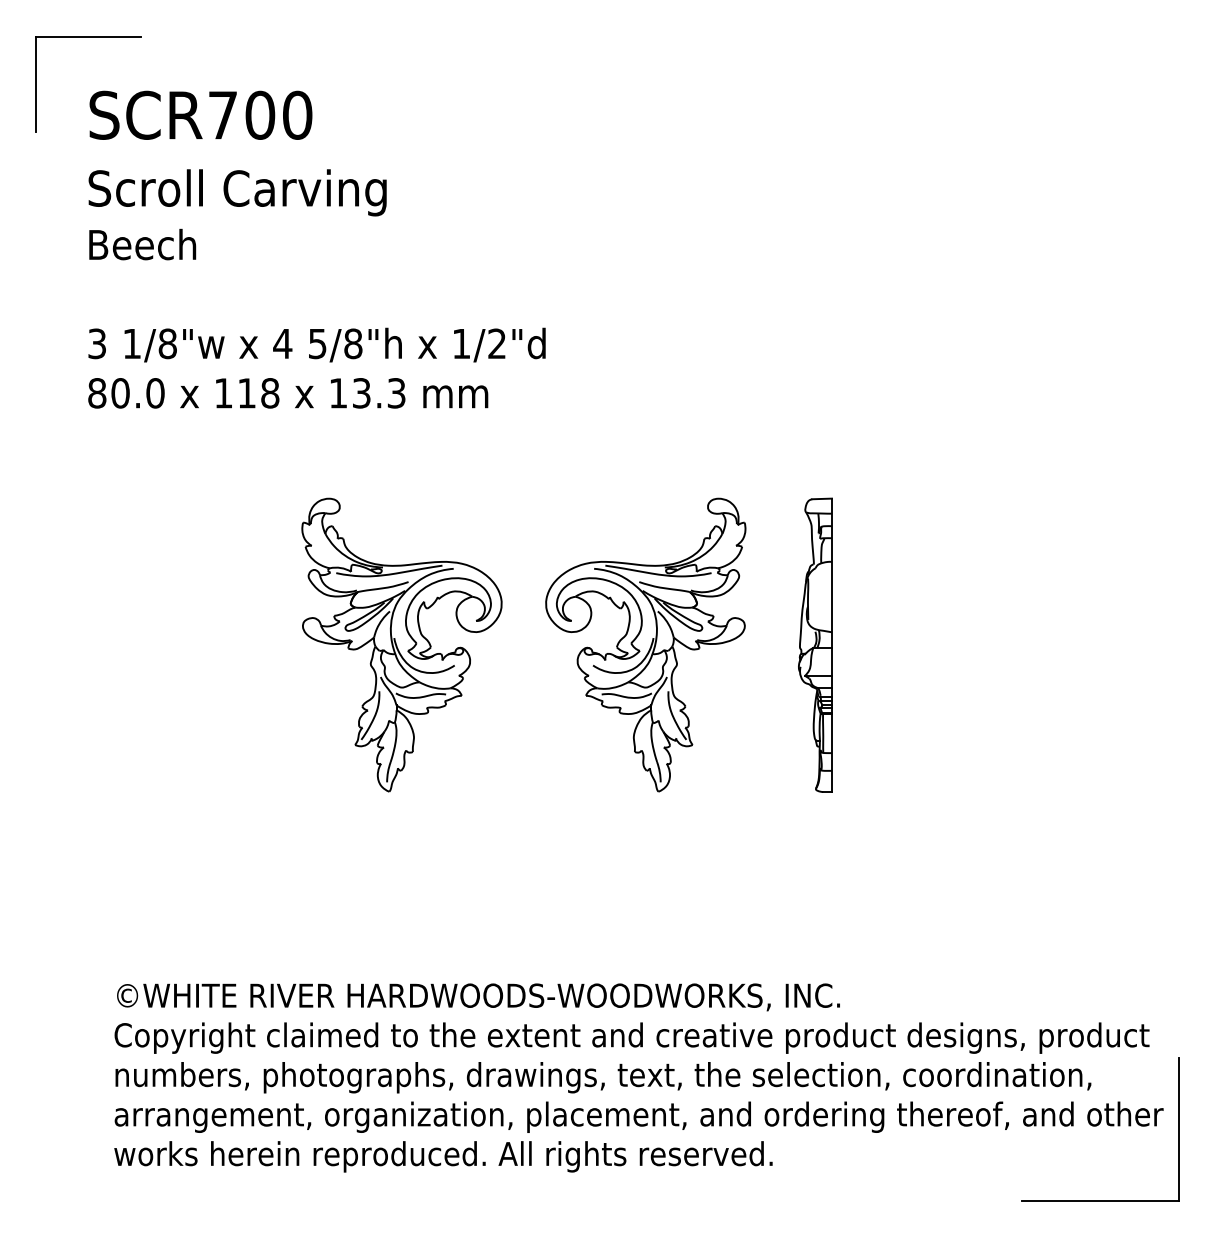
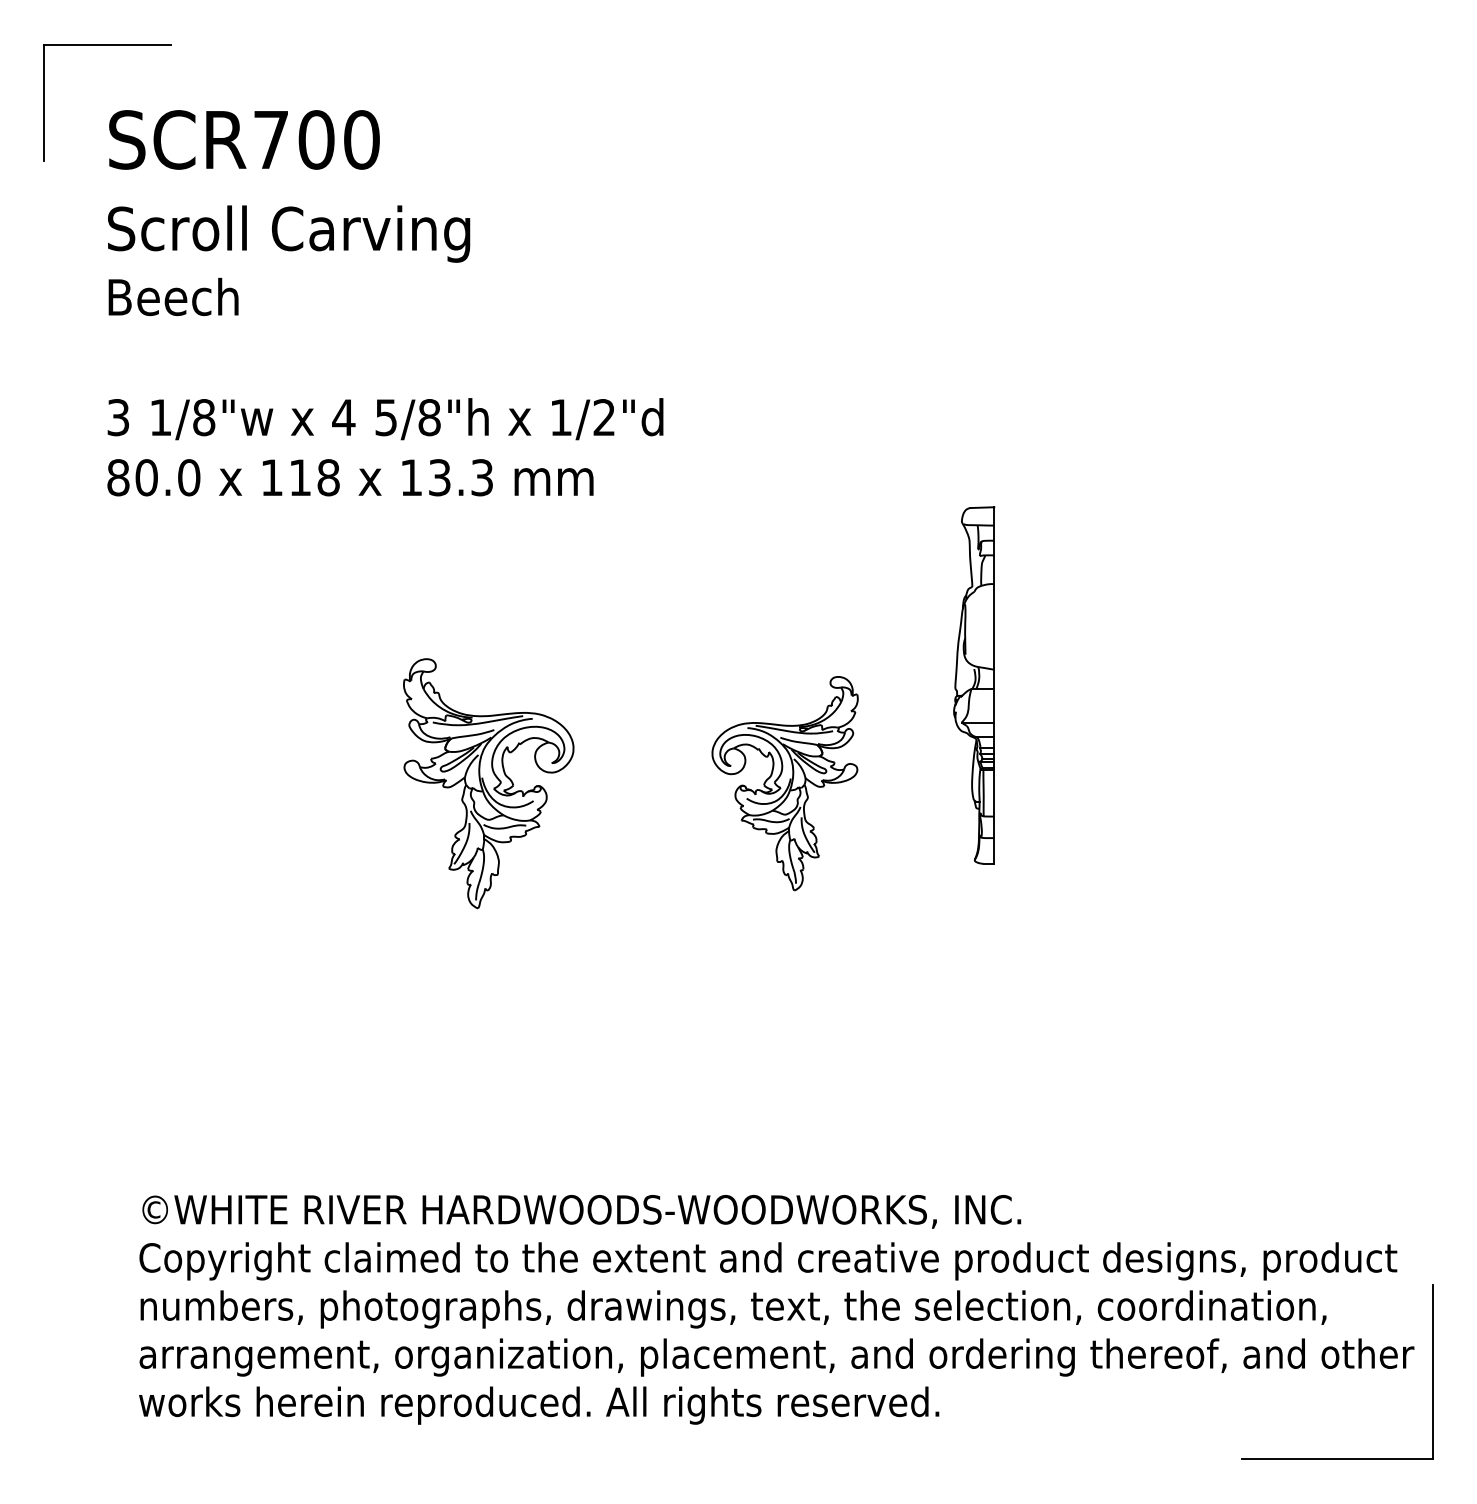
part: (401, 644) -> (488, 782), size x0.7
part: (645, 644) -> (784, 782), size x0.6
part: (815, 644) -> (974, 684), moved

